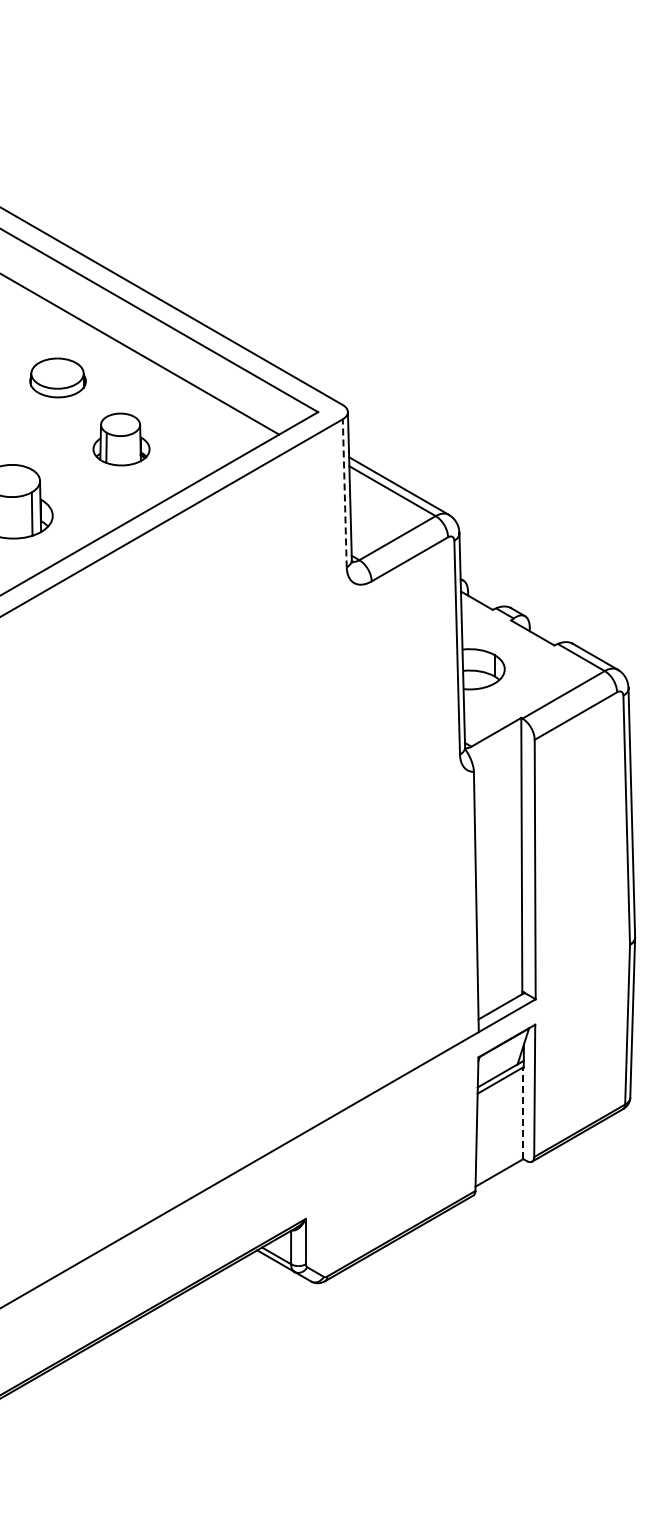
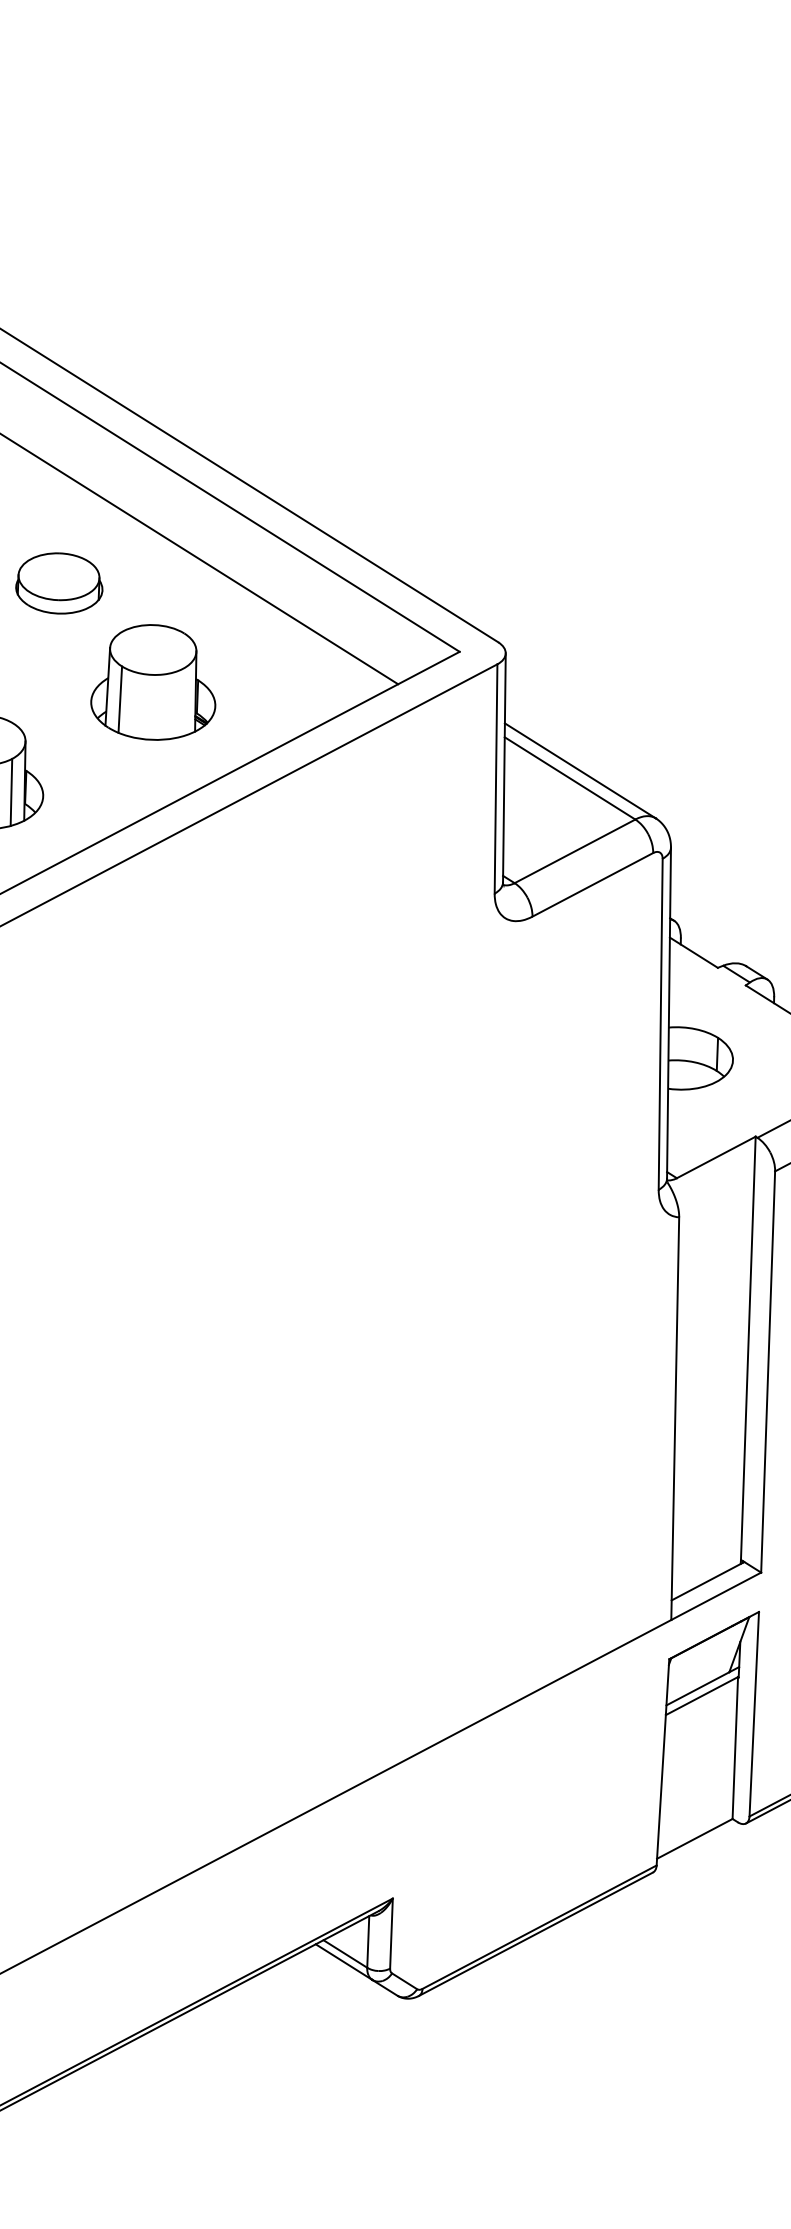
part: (121, 439) -> (154, 682), size x1.43
line: (344, 492) -> (495, 777), dashed -> solid
line: (523, 1113) -> (735, 1748), dashed -> solid

